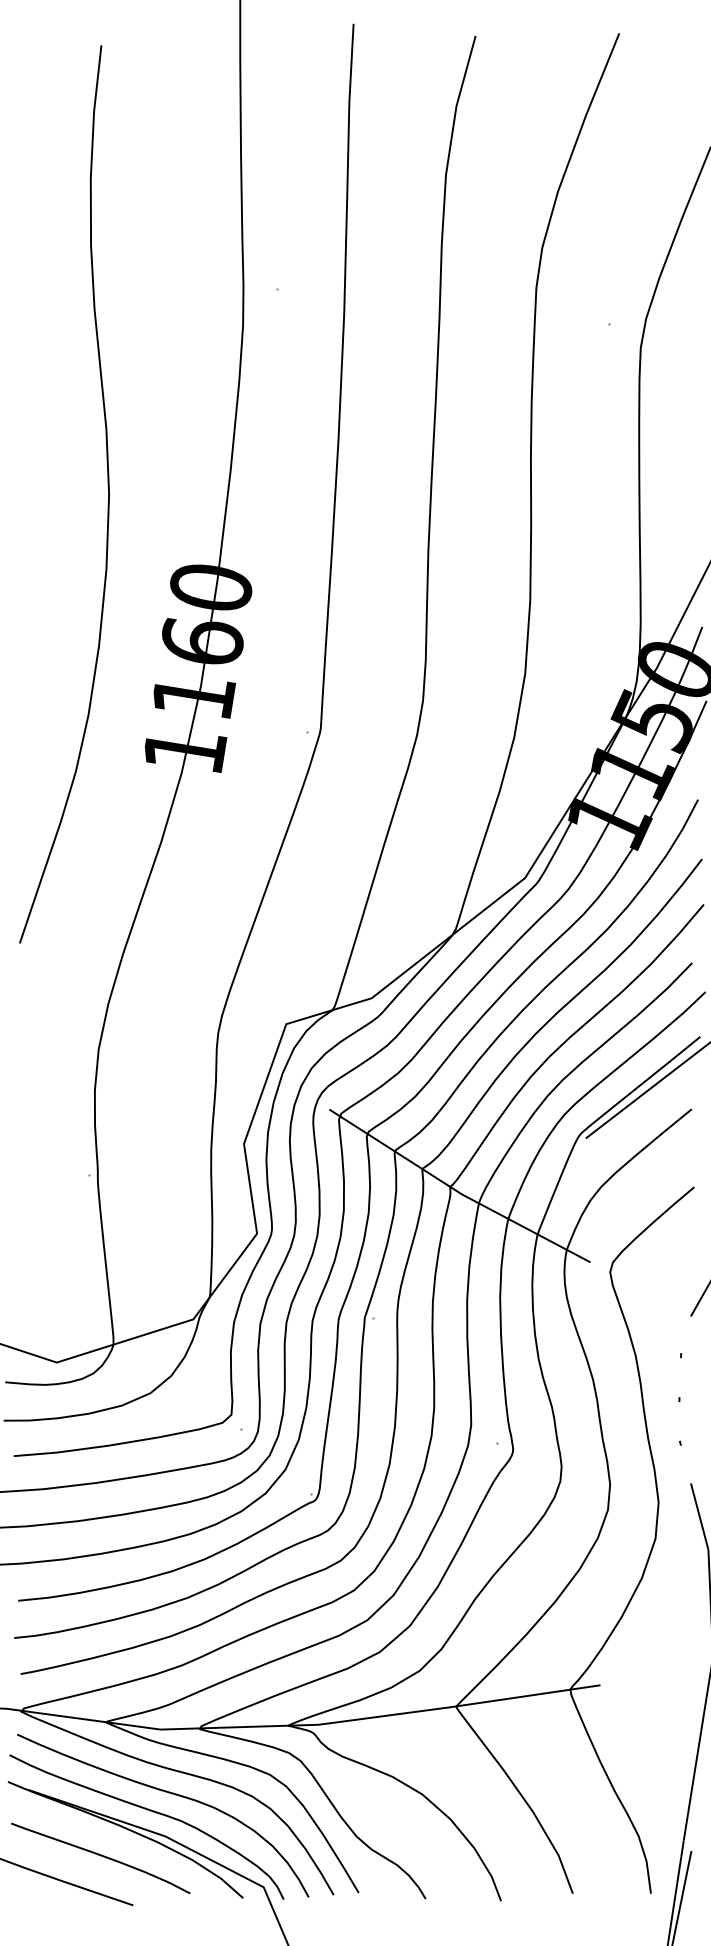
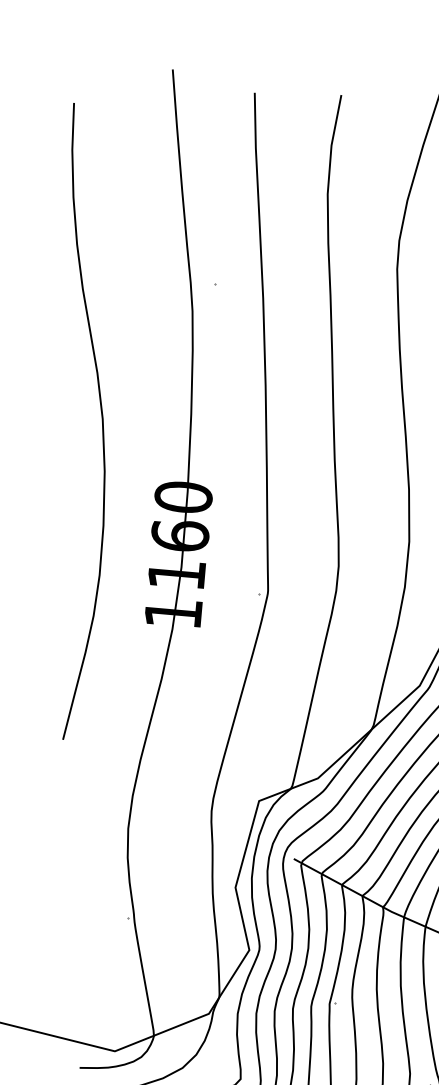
curve: (107, 487) -> (101, 414), moved

